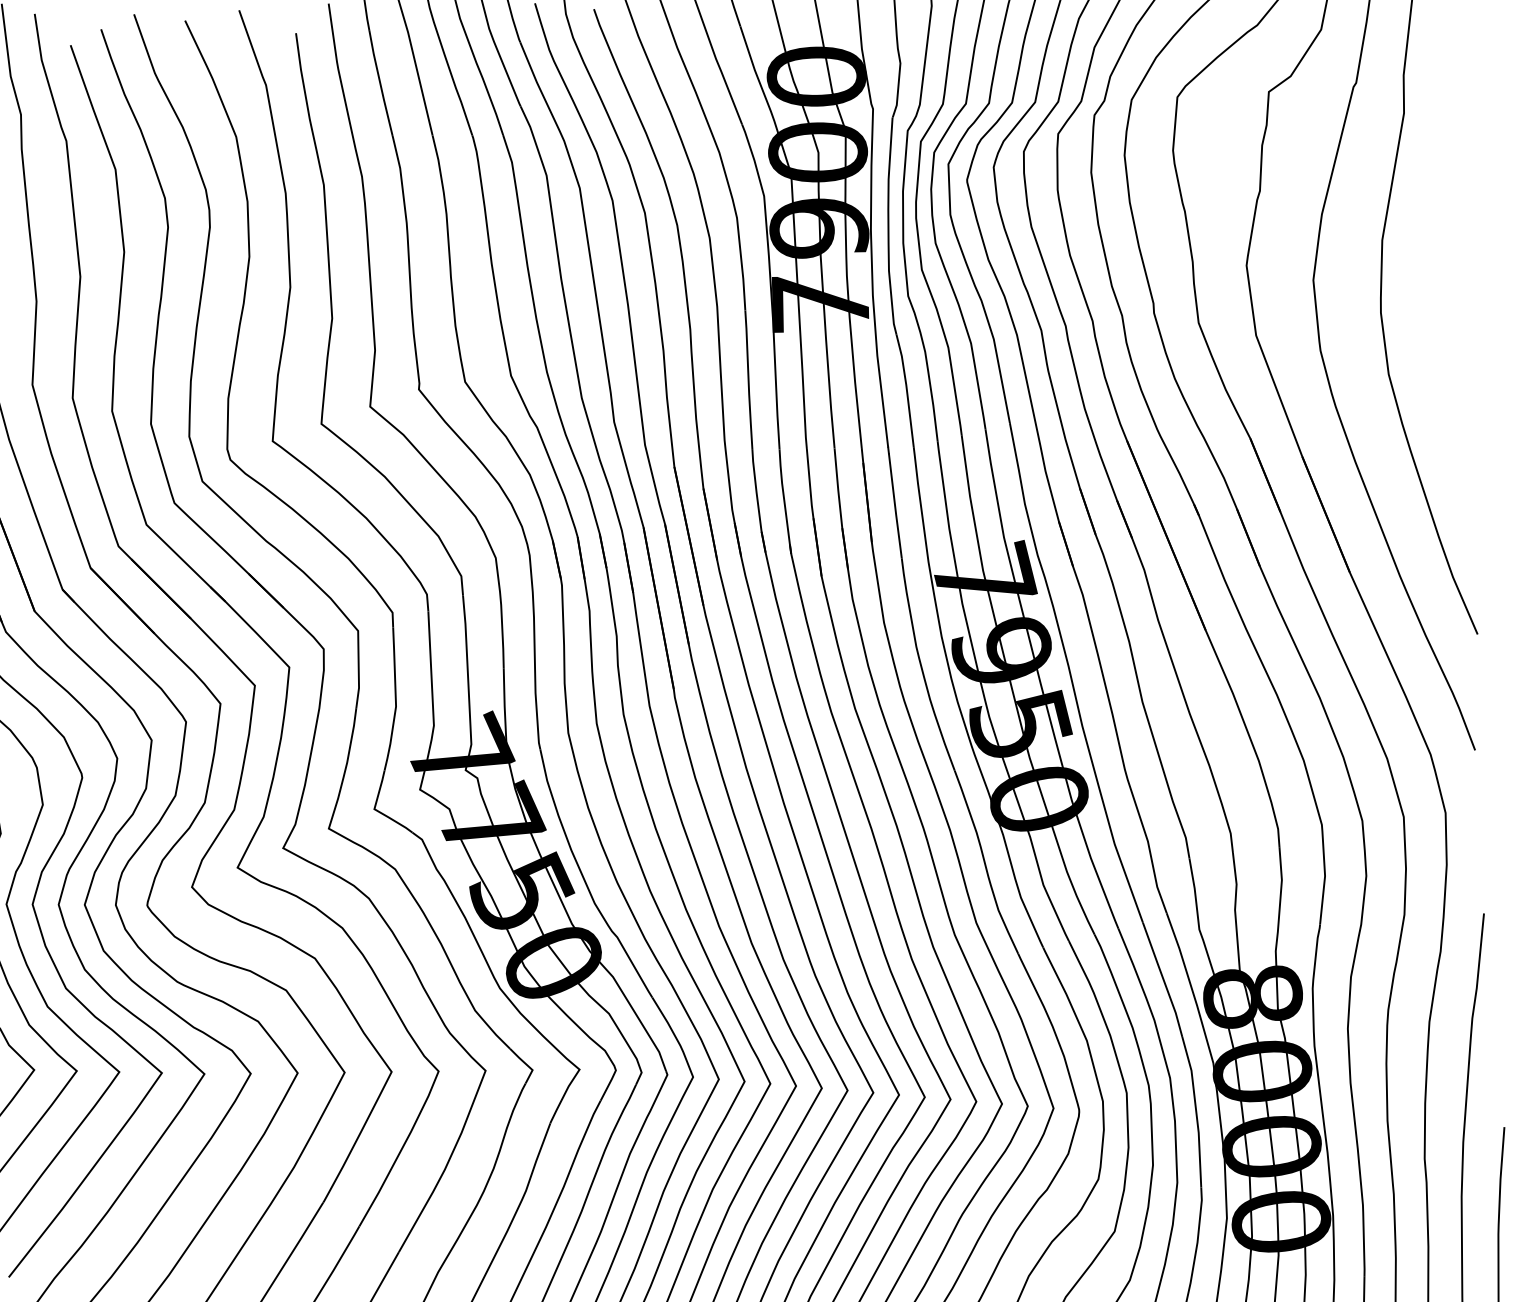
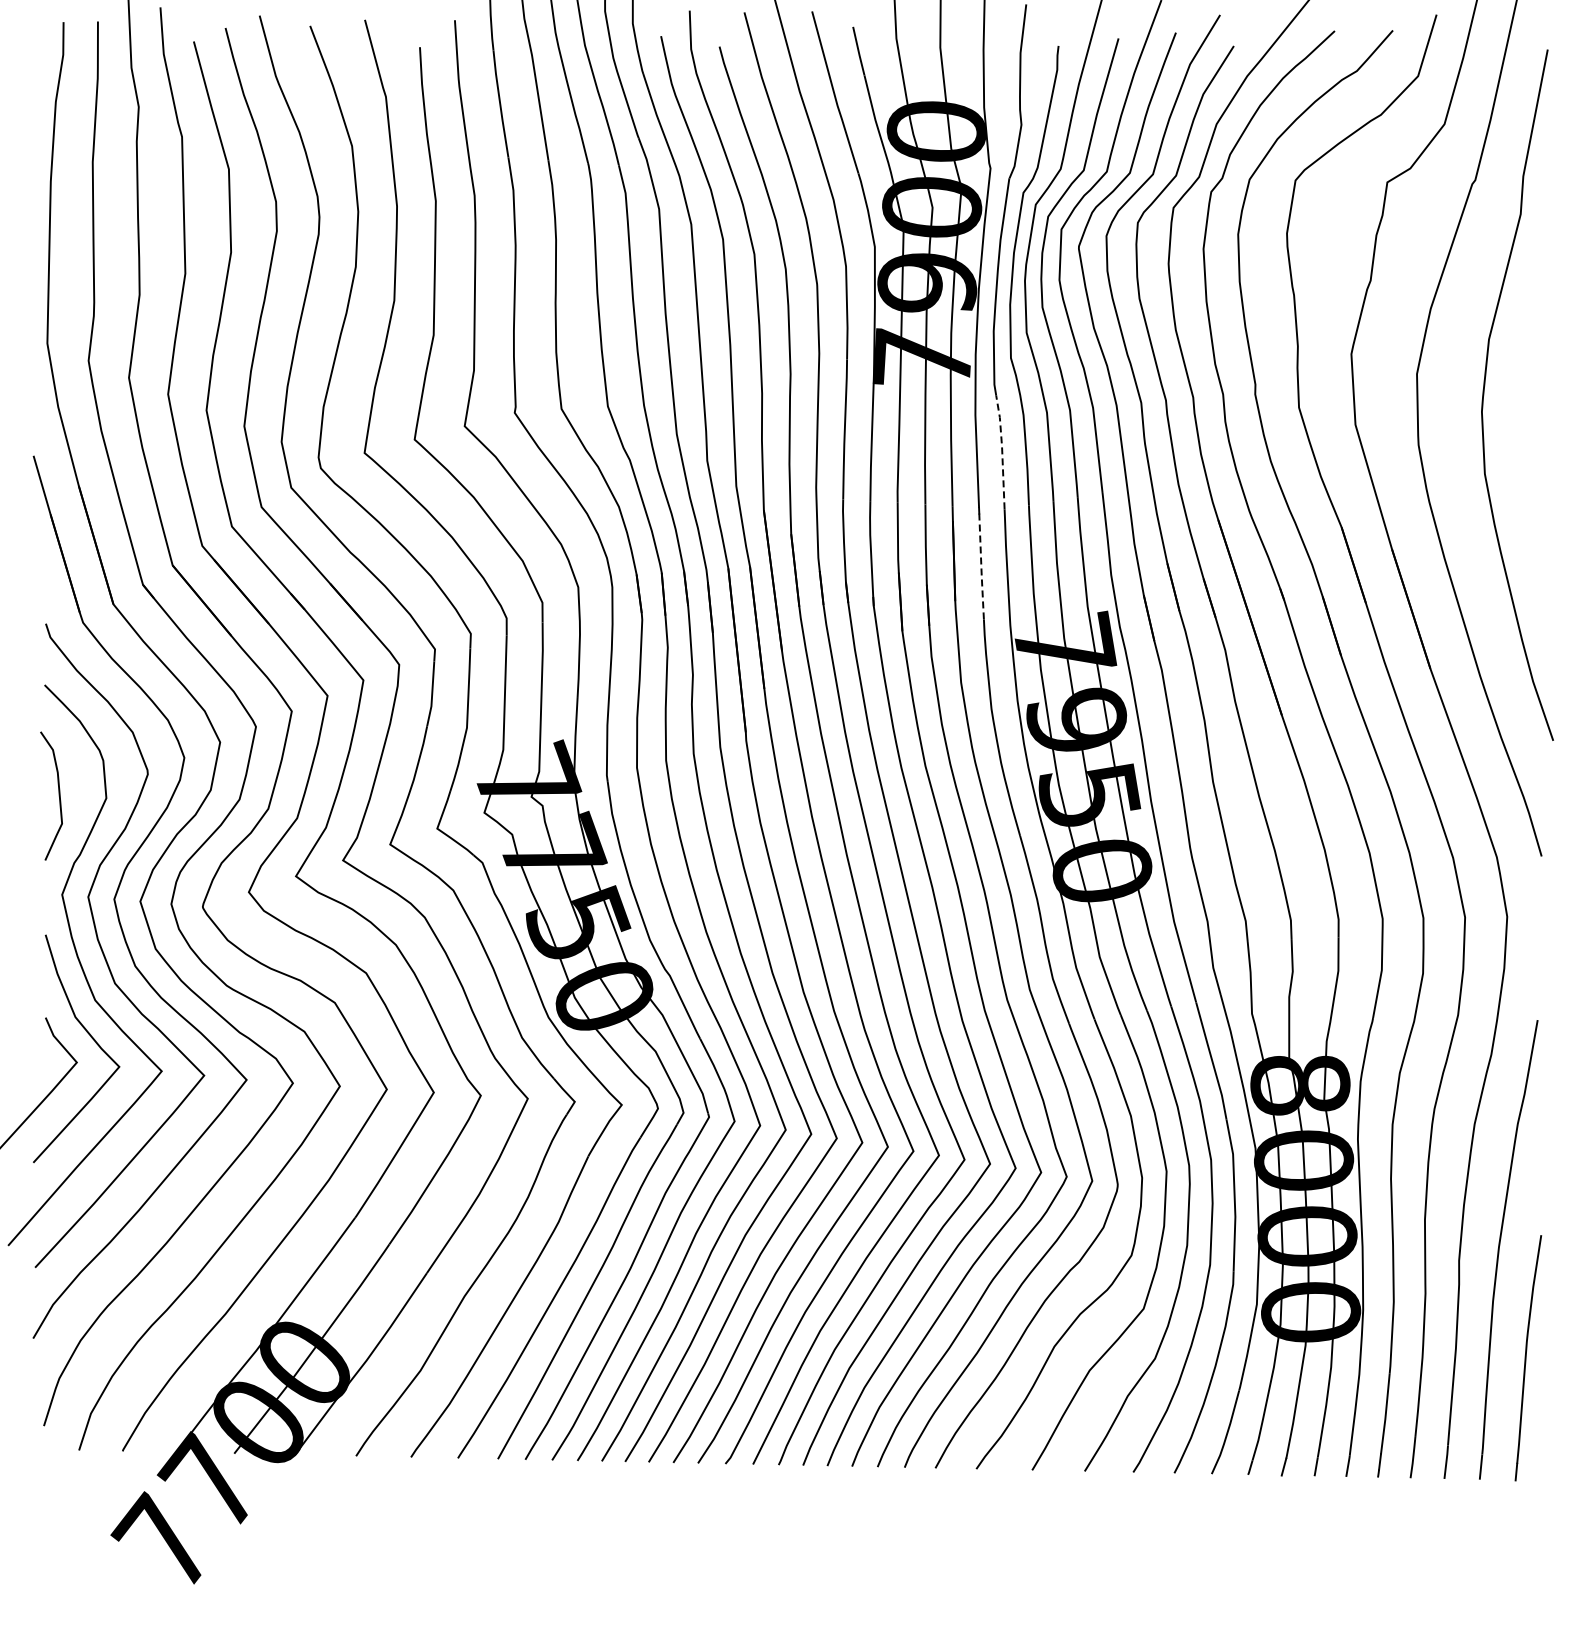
line: (907, 388) -> (1002, 450), solid -> dashed
line: (895, 506) -> (981, 567), solid -> dashed

